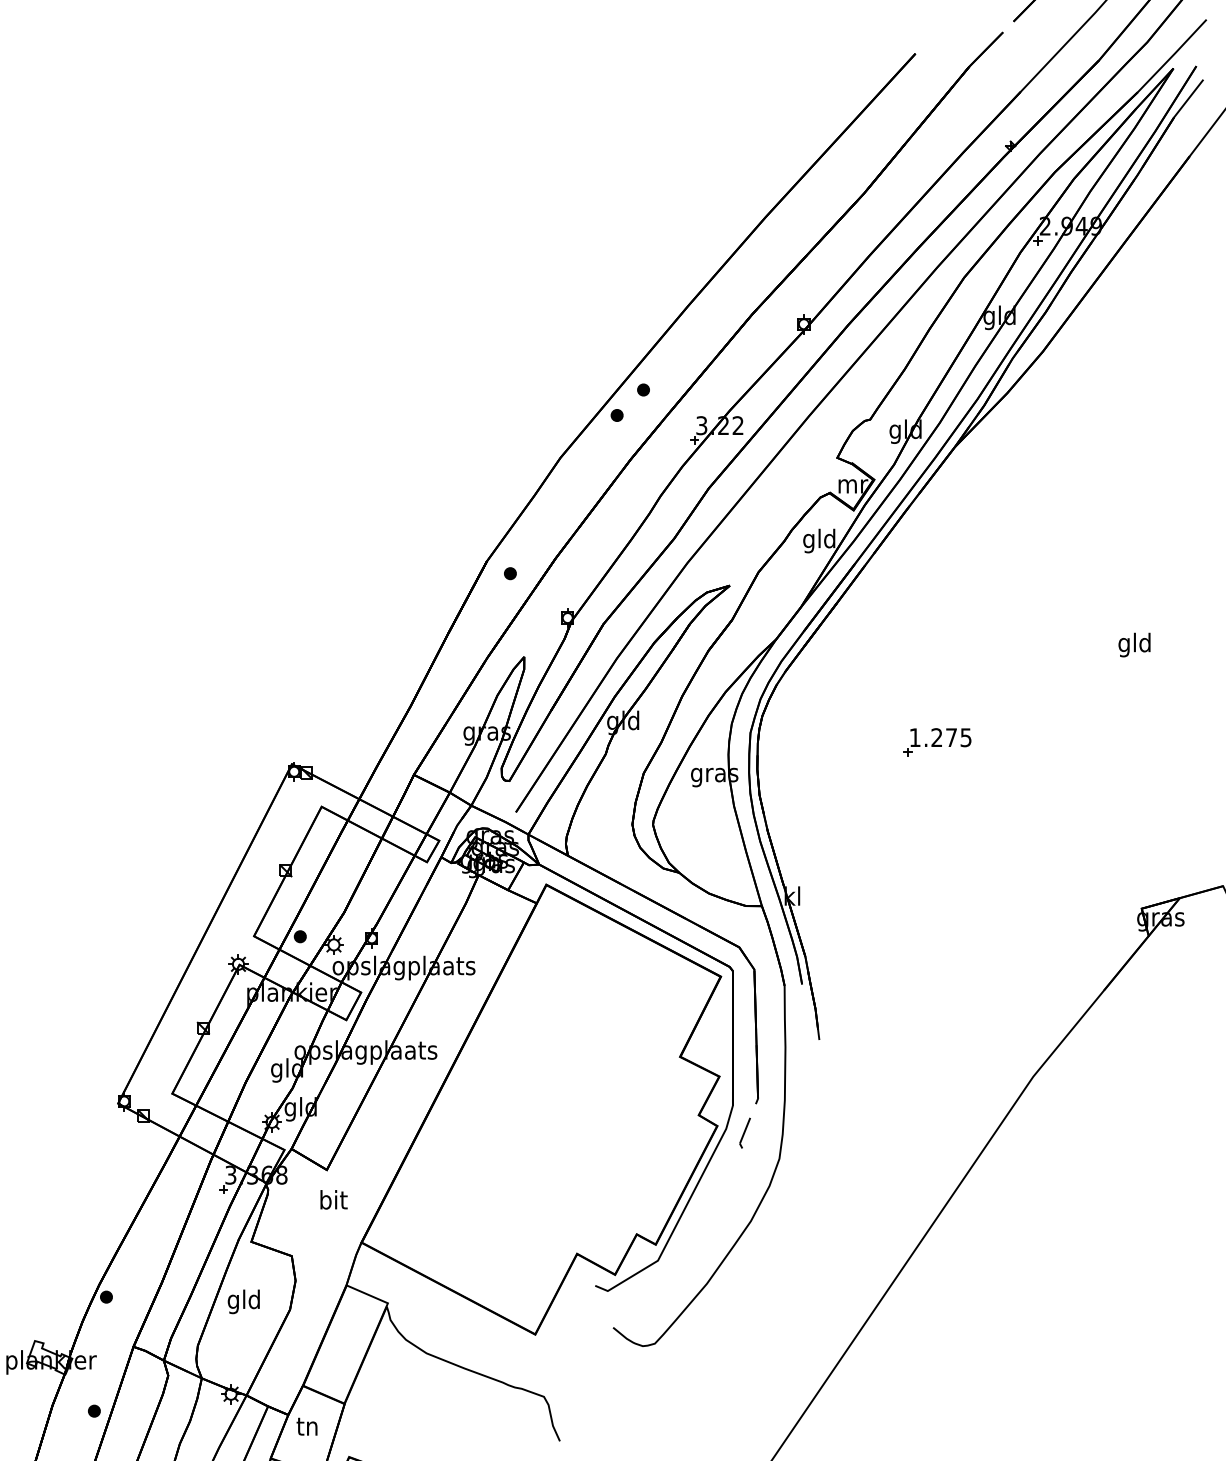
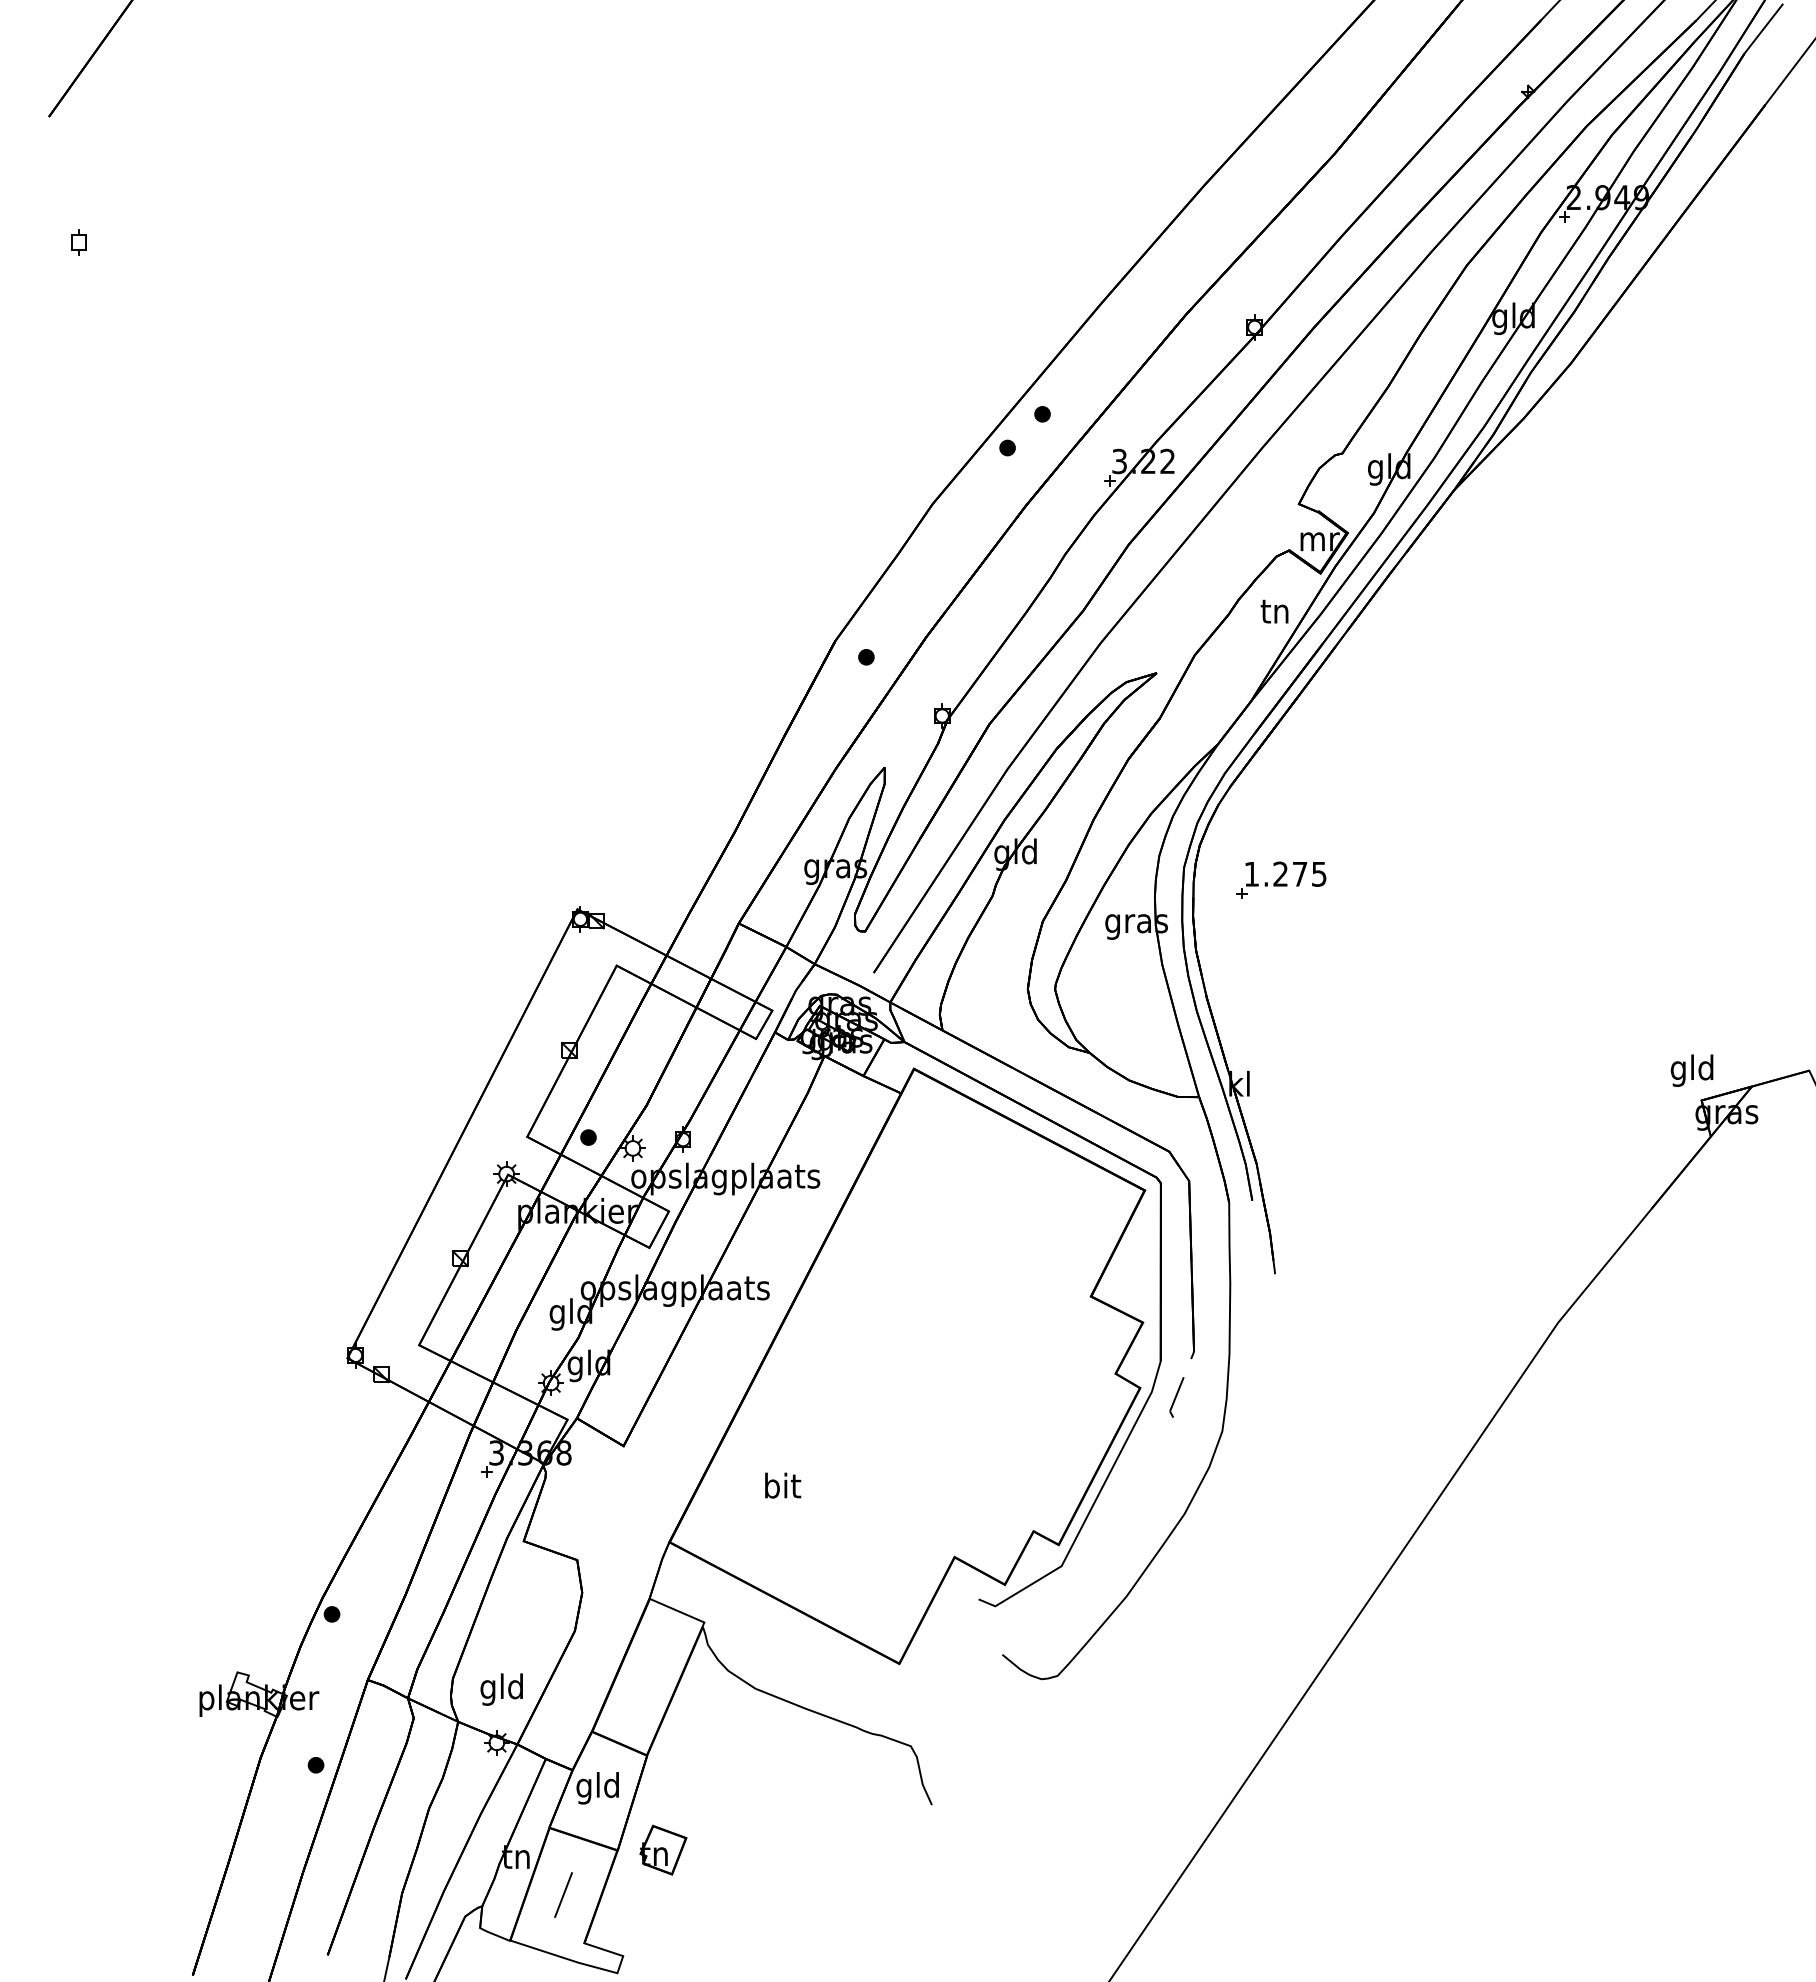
text: (818, 540) -> (1274, 613), gld -> tn
text: (1134, 644) -> (1691, 1070), moved
part: (937, 741) -> (1281, 879), moved
text: (334, 1199) -> (783, 1485), moved
text: (243, 1301) -> (501, 1689), moved
text: (307, 1428) -> (597, 1788), tn -> gld

